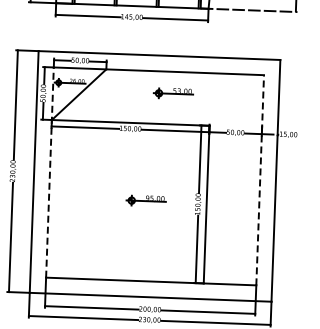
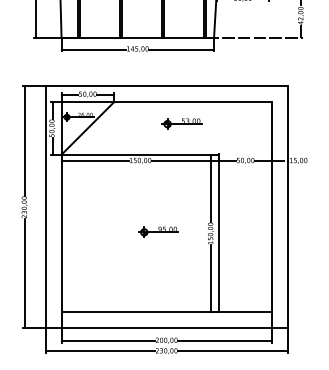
line: (49, 171) -> (61, 206), dashed -> solid
line: (259, 179) -> (271, 206), dashed -> solid

